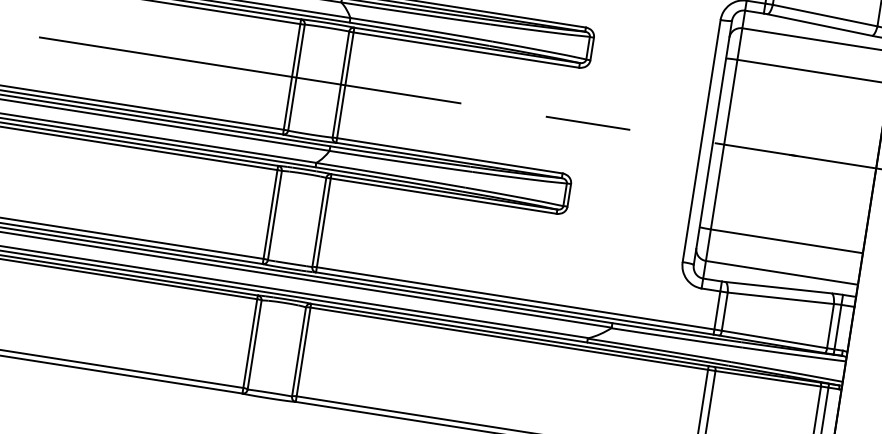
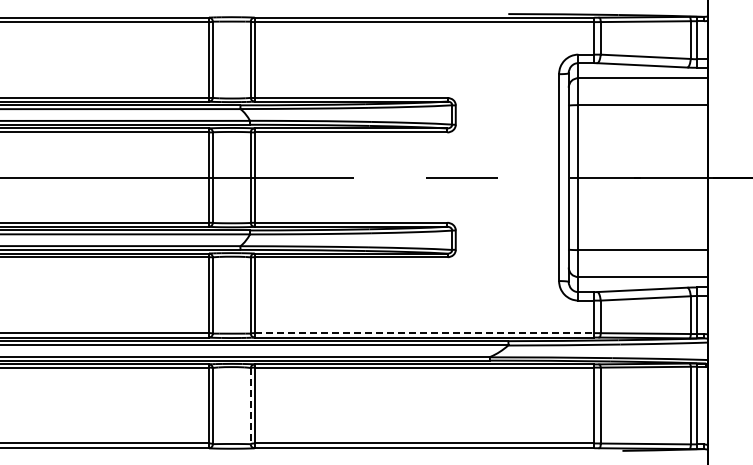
line: (515, 298) -> (424, 333), solid -> dashed
line: (298, 352) -> (250, 406), solid -> dashed

